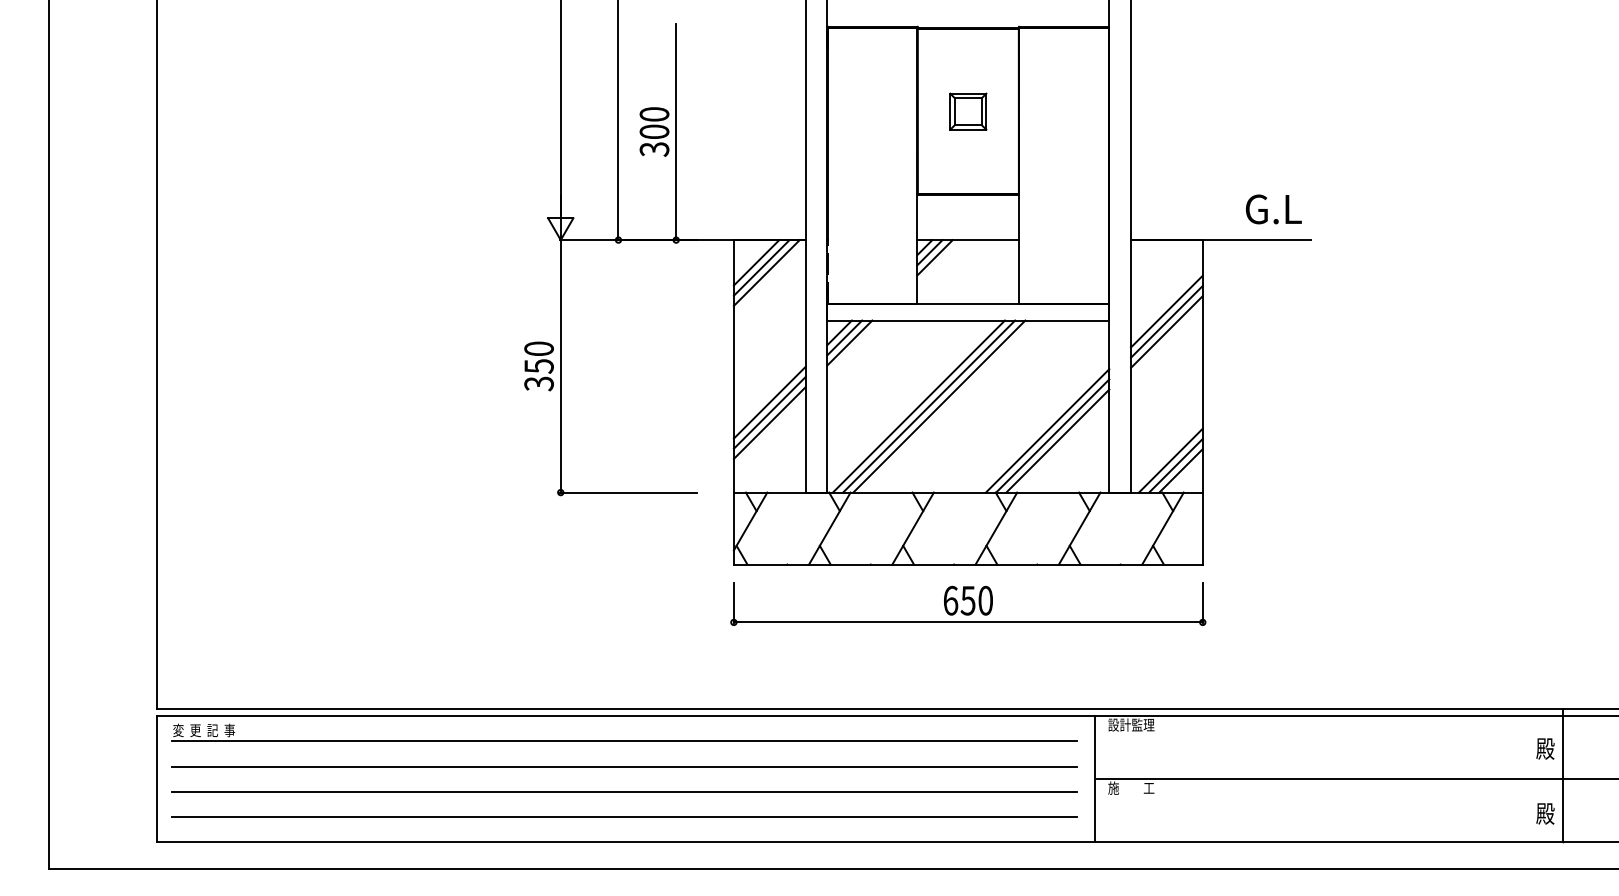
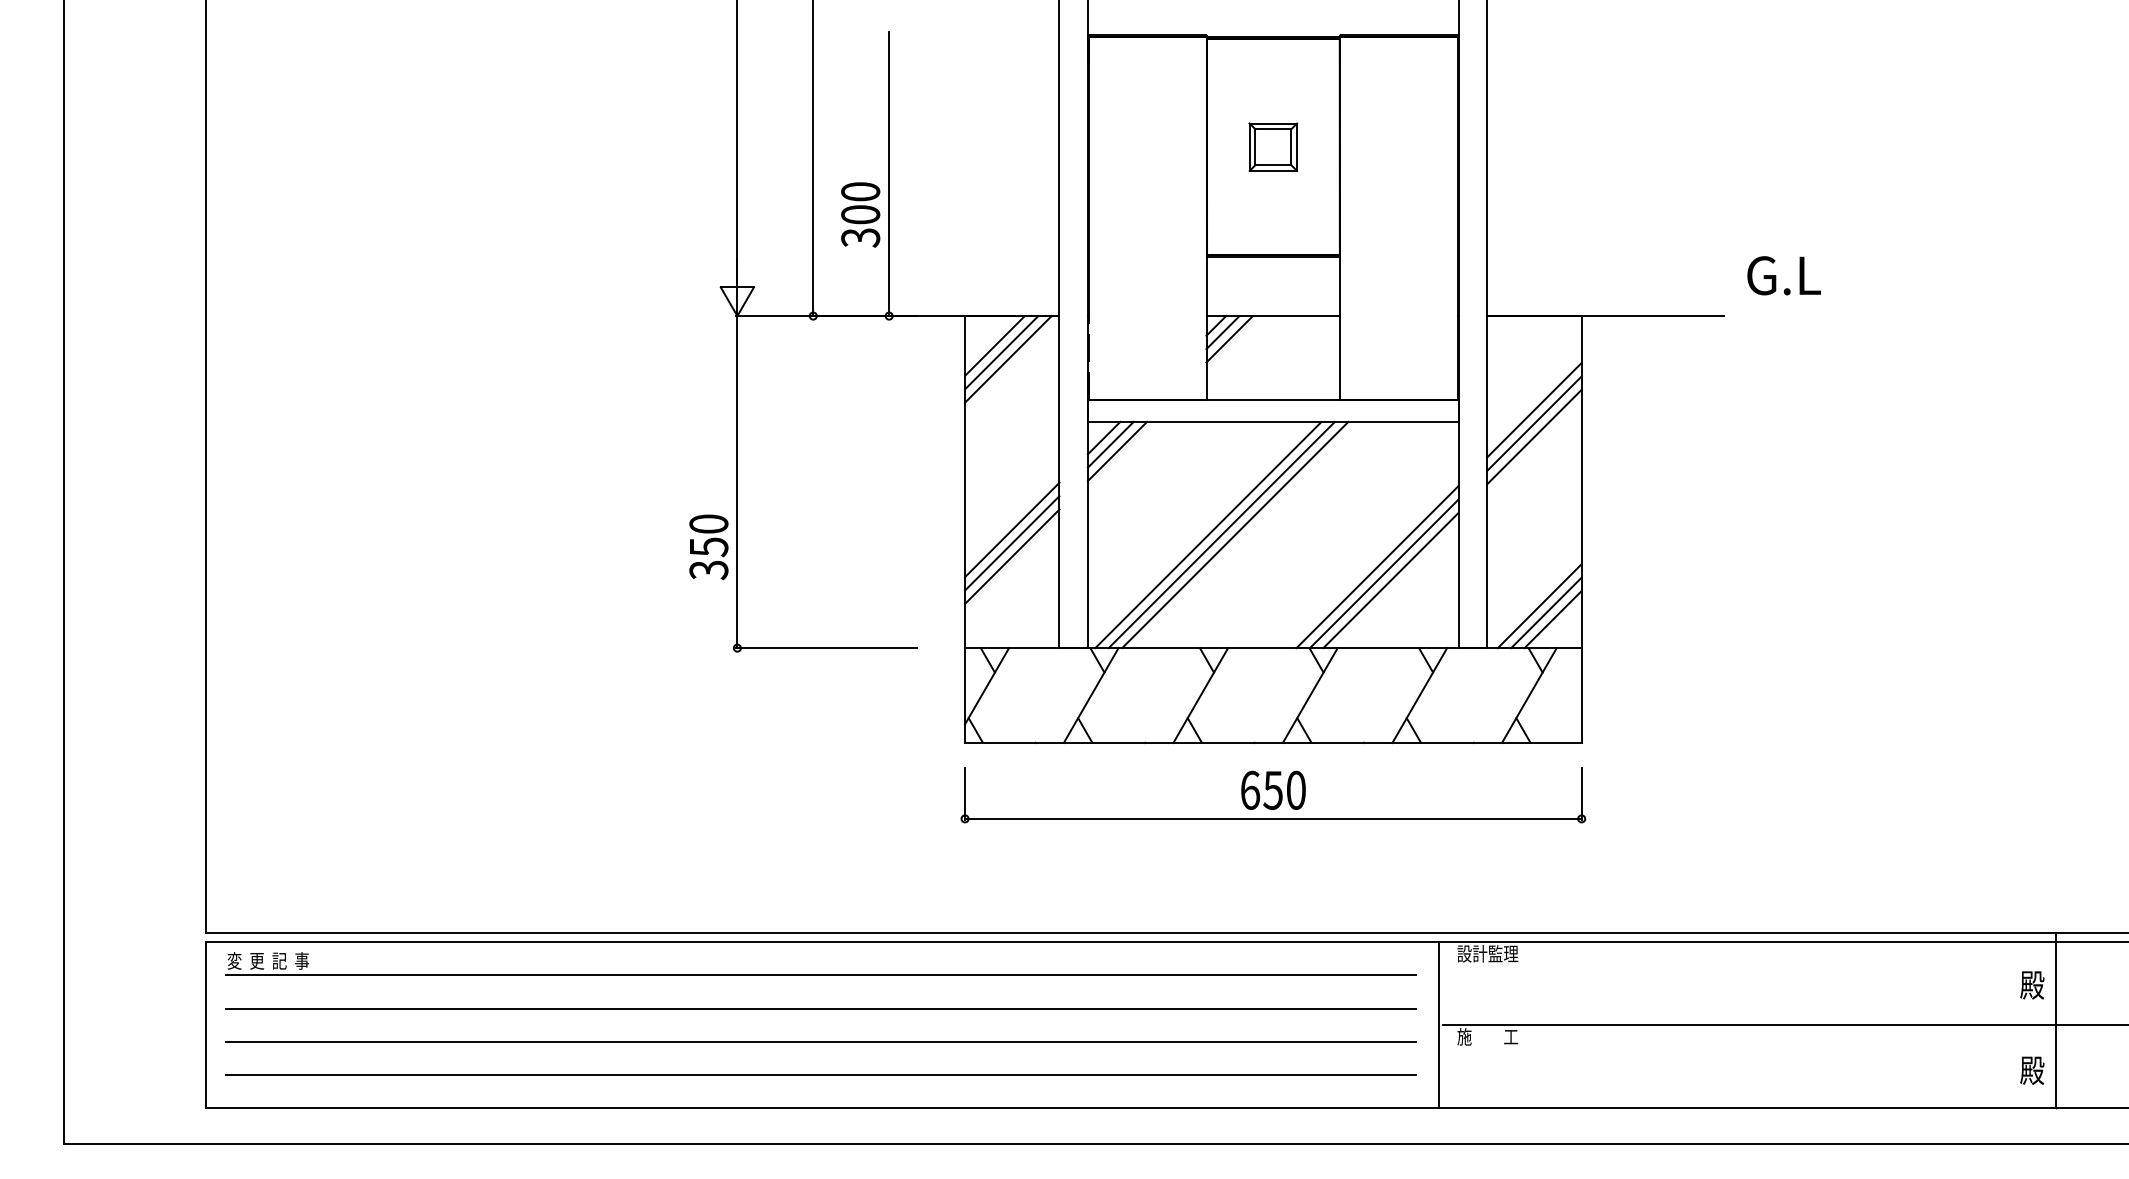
text: (654, 131) -> (860, 214), moved
text: (1273, 209) -> (1783, 275), moved
text: (538, 366) -> (708, 547), moved

